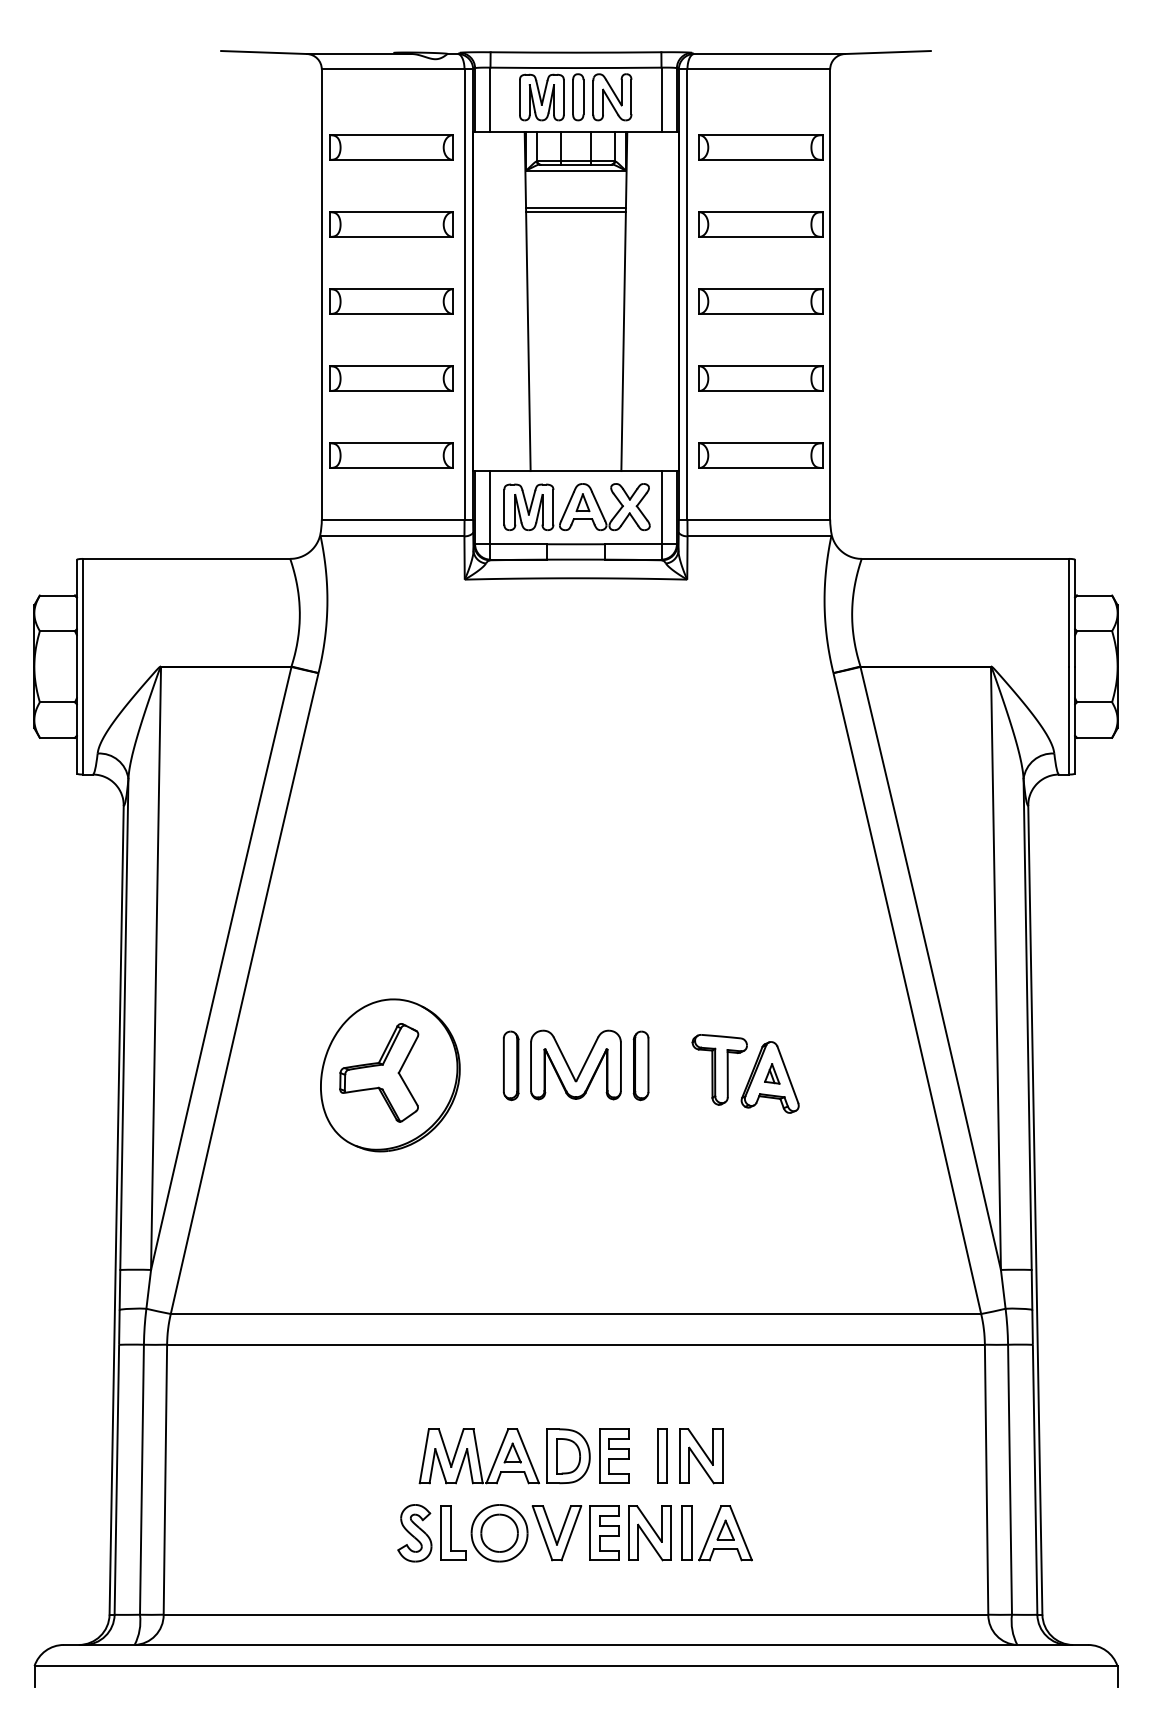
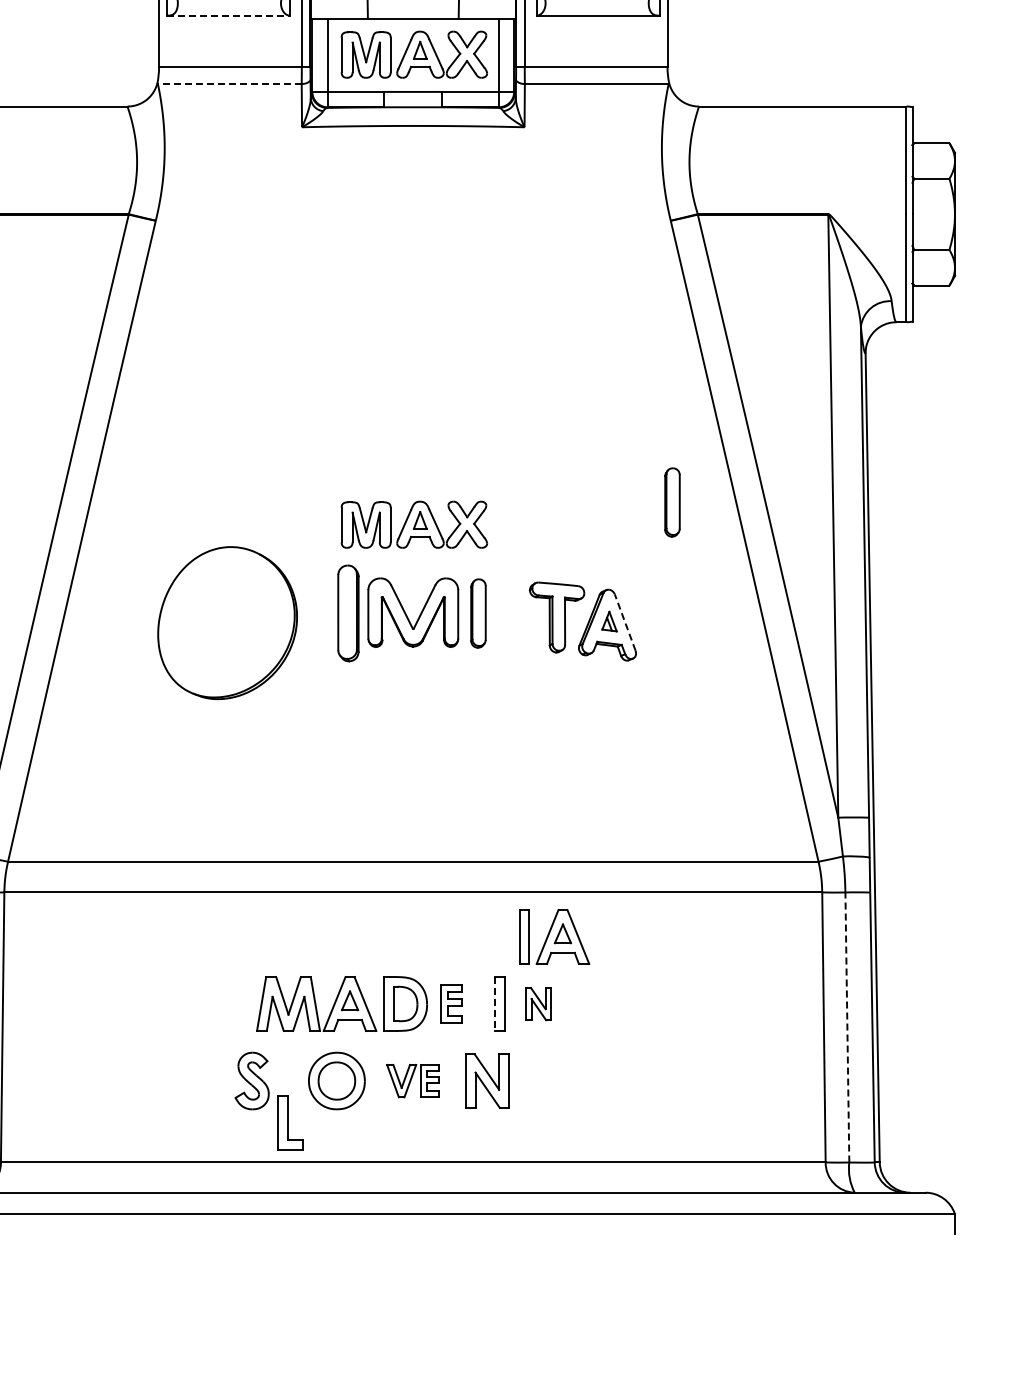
line: (391, 467) -> (228, 15), solid -> dashed
line: (392, 536) -> (229, 84), solid -> dashed
part: (834, 954) -> (671, 502), added
part: (576, 977) -> (413, 525), added
part: (510, 1065) -> (347, 613), size x1.4
part: (379, 1072) -> (216, 620), removed
line: (787, 1074) -> (624, 622), solid -> dashed
part: (614, 1455) -> (451, 1003), size x0.7
line: (657, 1456) -> (494, 1004), solid -> dashed
part: (701, 1456) -> (538, 1004), size x0.6
line: (1010, 1480) -> (847, 1028), solid -> dashed
part: (453, 1532) -> (290, 1122), moved
part: (575, 1533) -> (412, 1081), size x0.6
part: (716, 1533) -> (553, 937), moved

